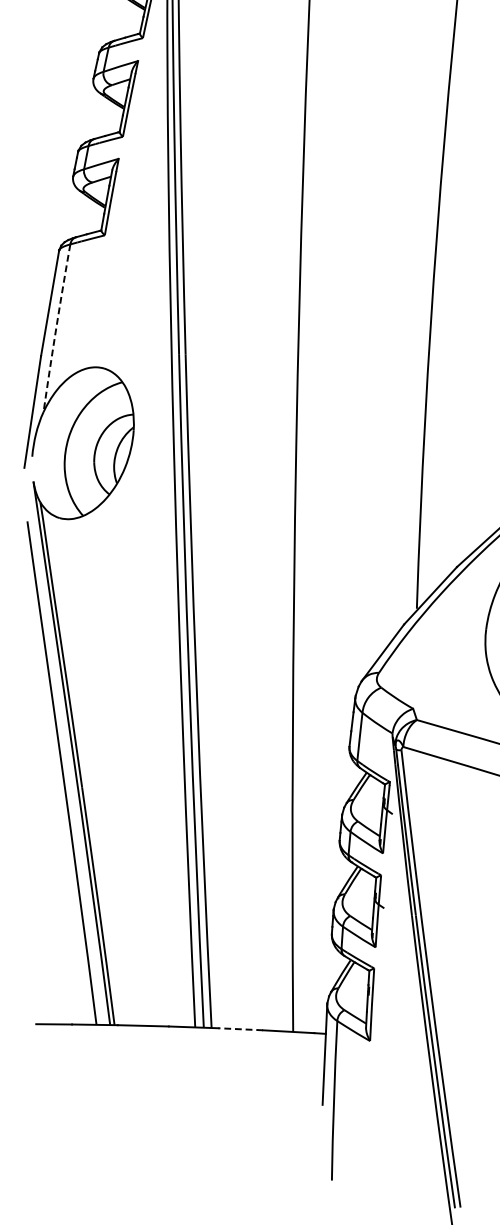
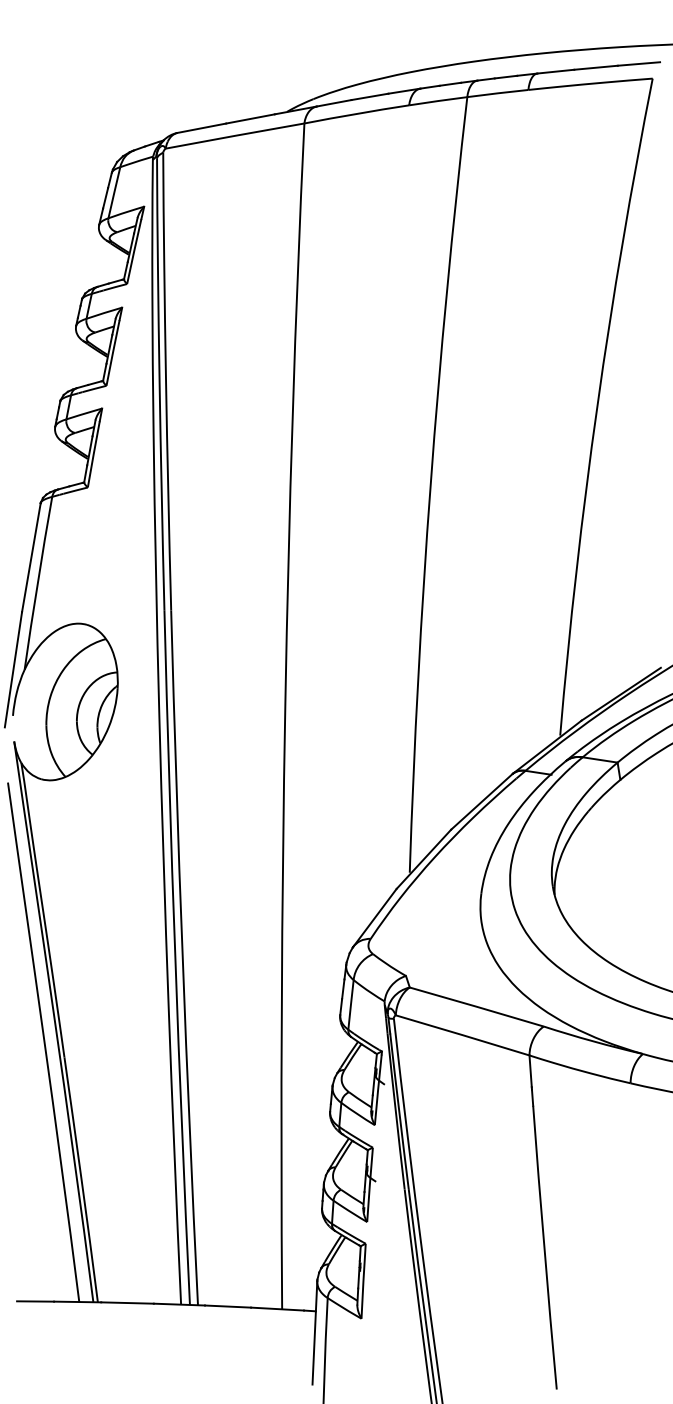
arc: (56, 328) -> (37, 583), dashed -> solid
line: (240, 1029) -> (227, 1306), dashed -> solid

